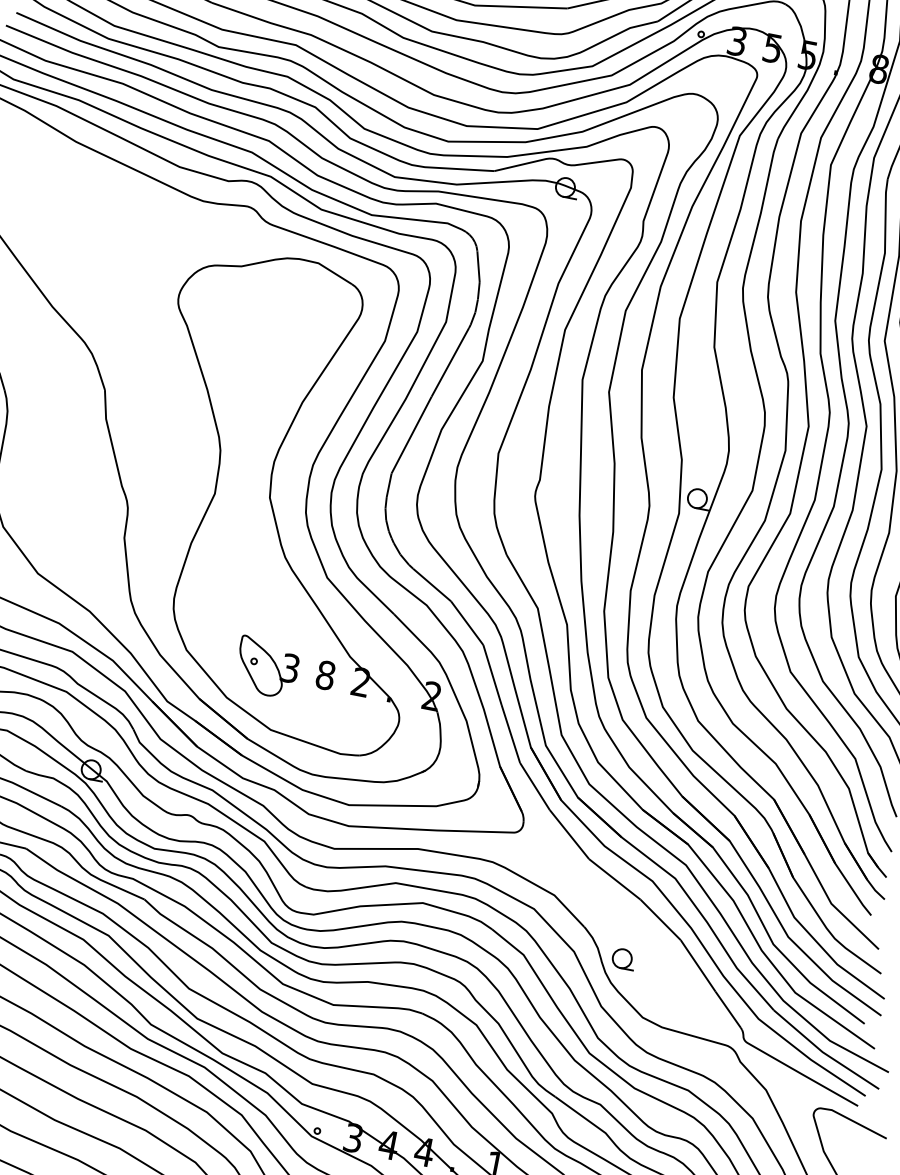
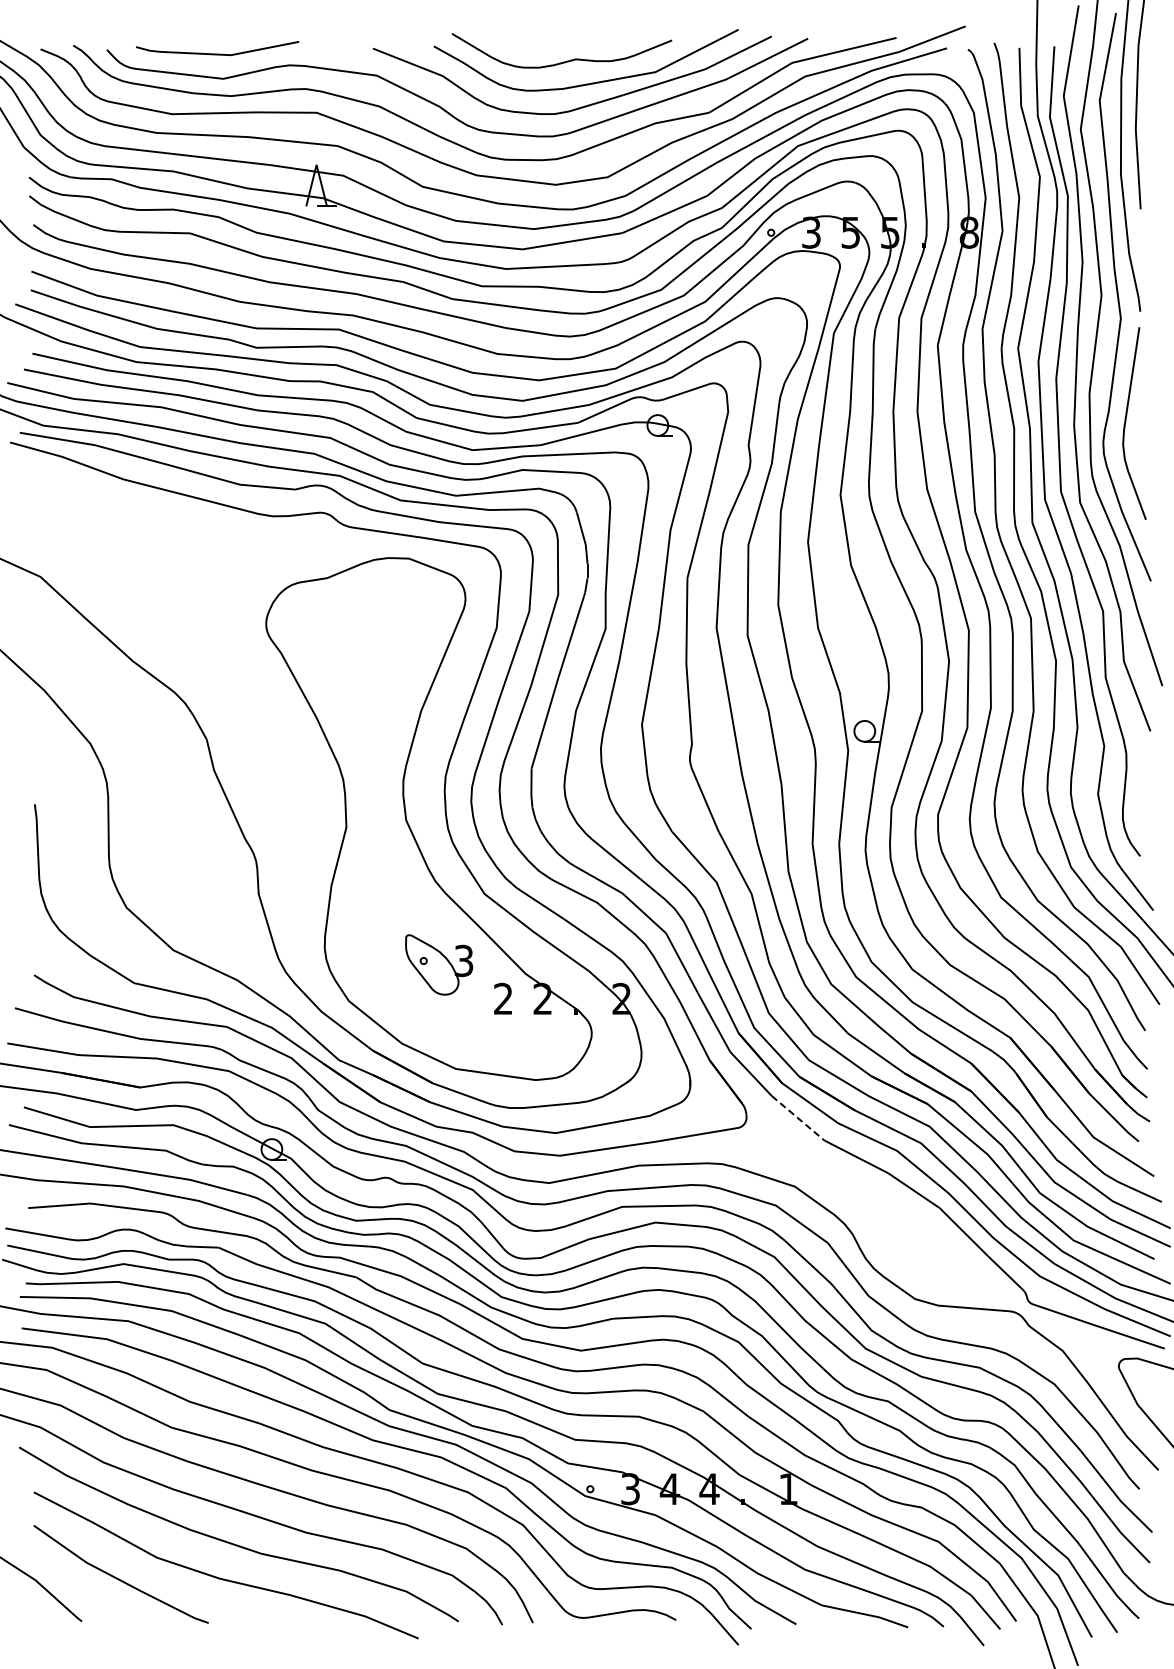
part: (267, 667) -> (439, 964), moved
text: (325, 675) -> (503, 998), 8 -> 2
line: (569, 834) -> (798, 1118), solid -> dashed
part: (623, 959) -> (882, 1240), removed

